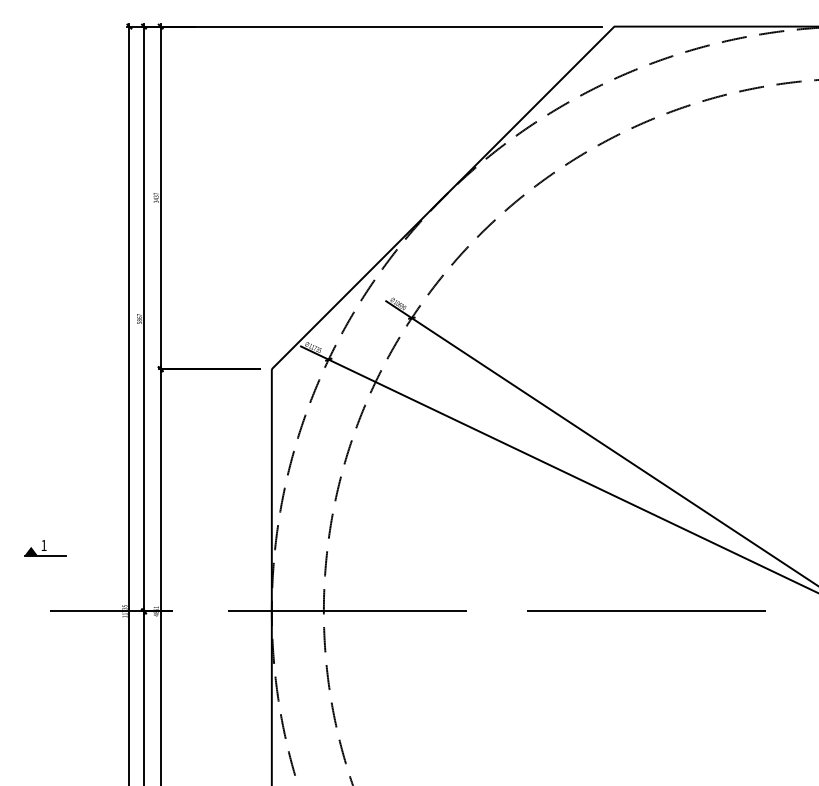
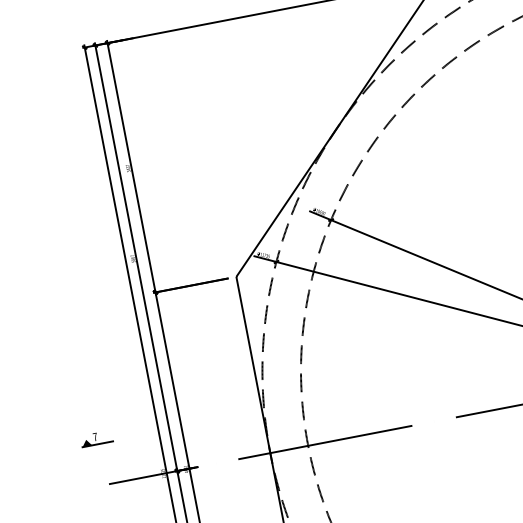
text: (43, 545) -> (94, 437), 1 -> 7

